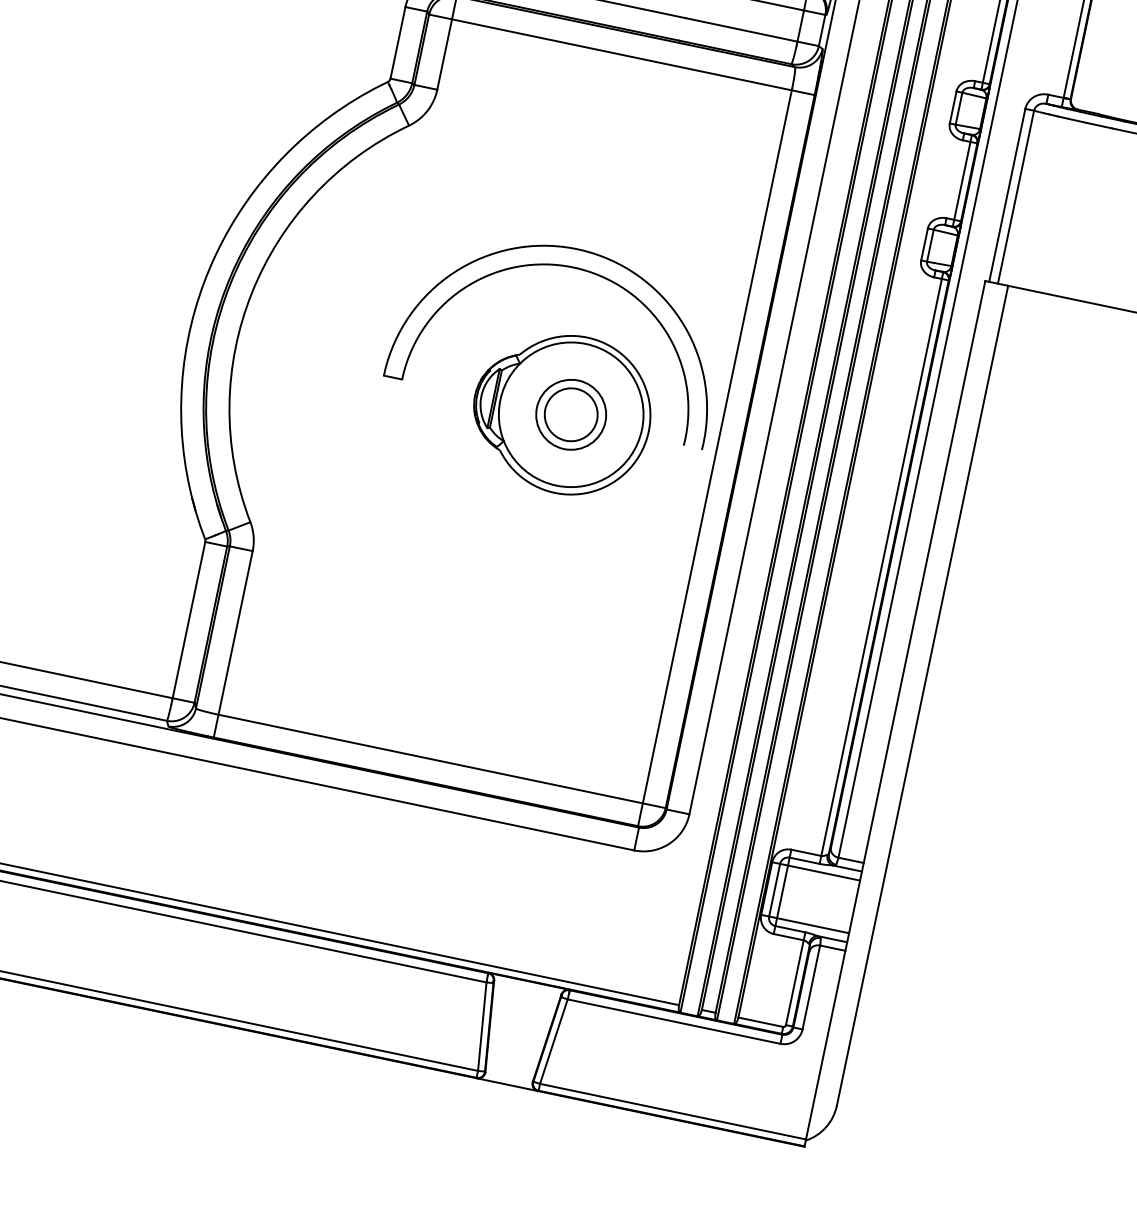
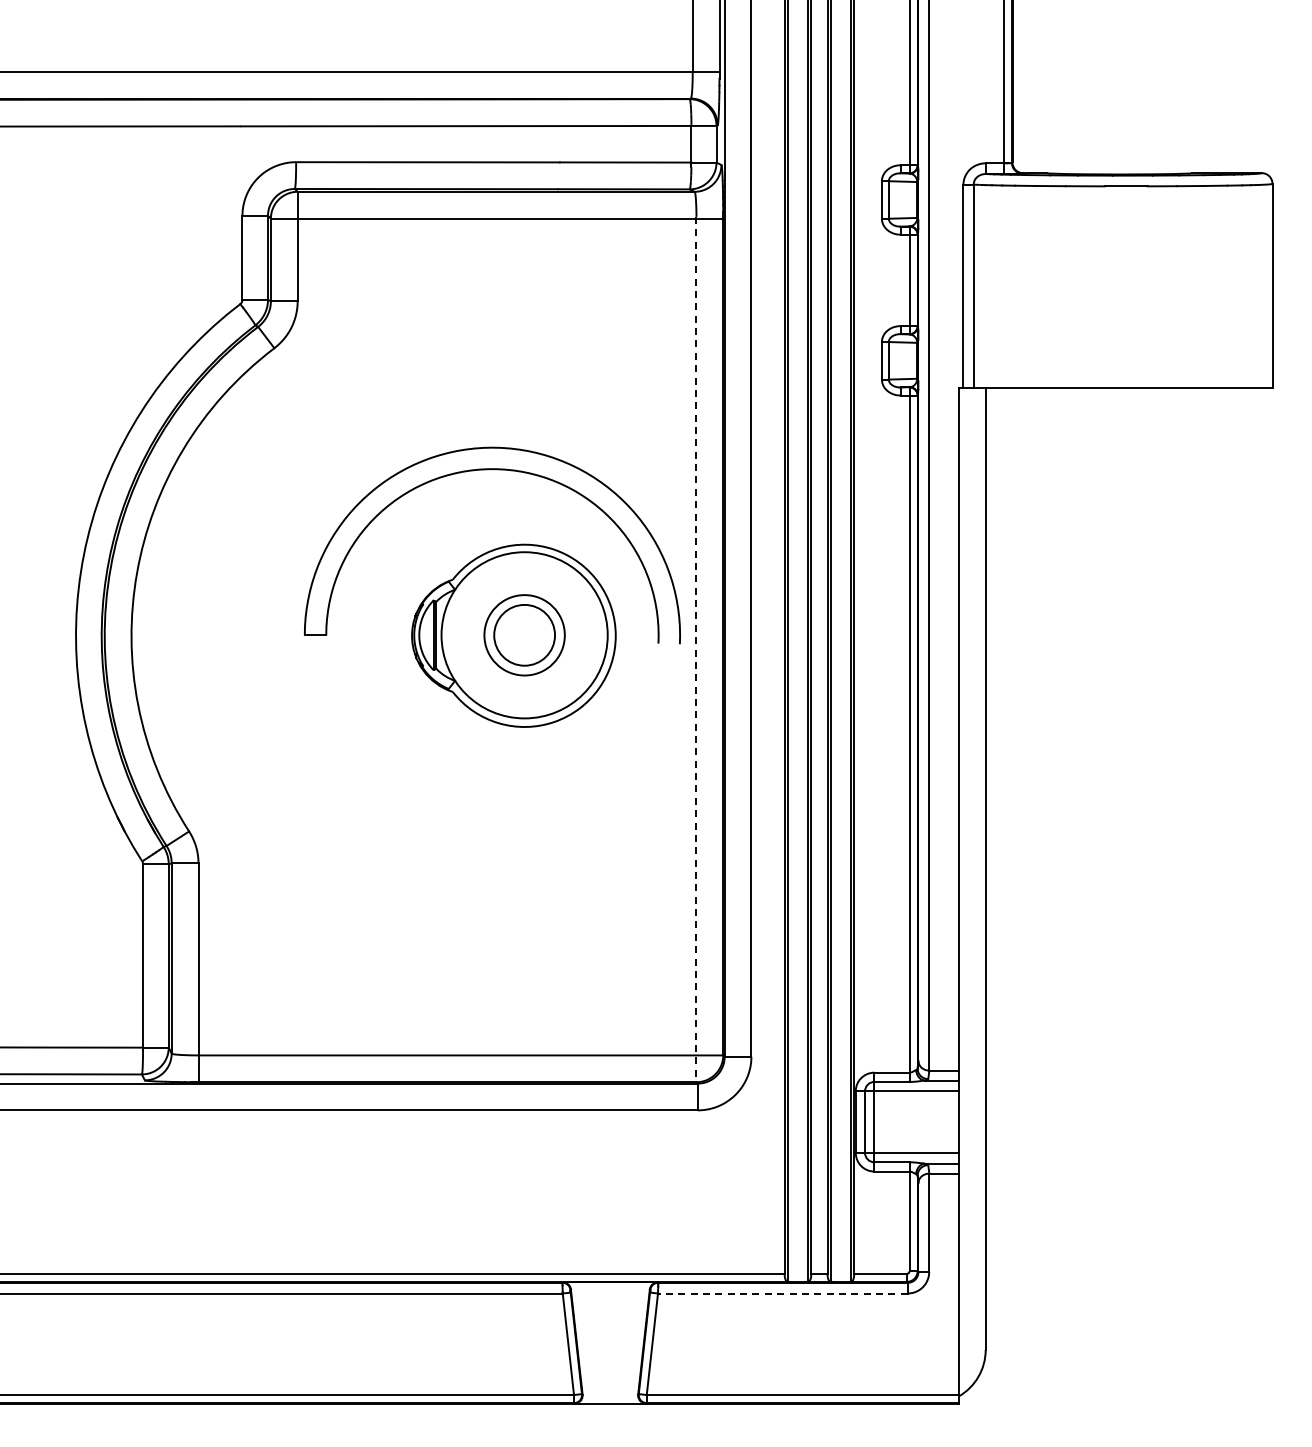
line: (715, 457) -> (696, 649), solid -> dashed
line: (673, 1021) -> (782, 1293), solid -> dashed

